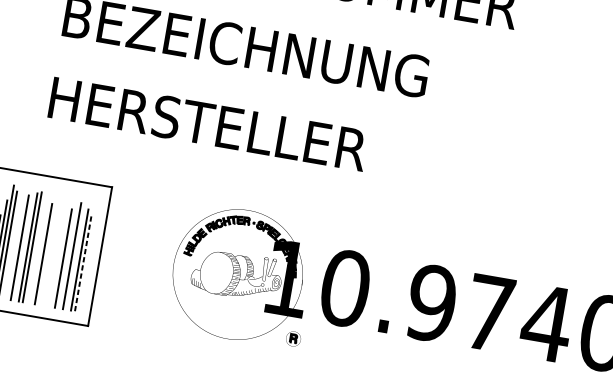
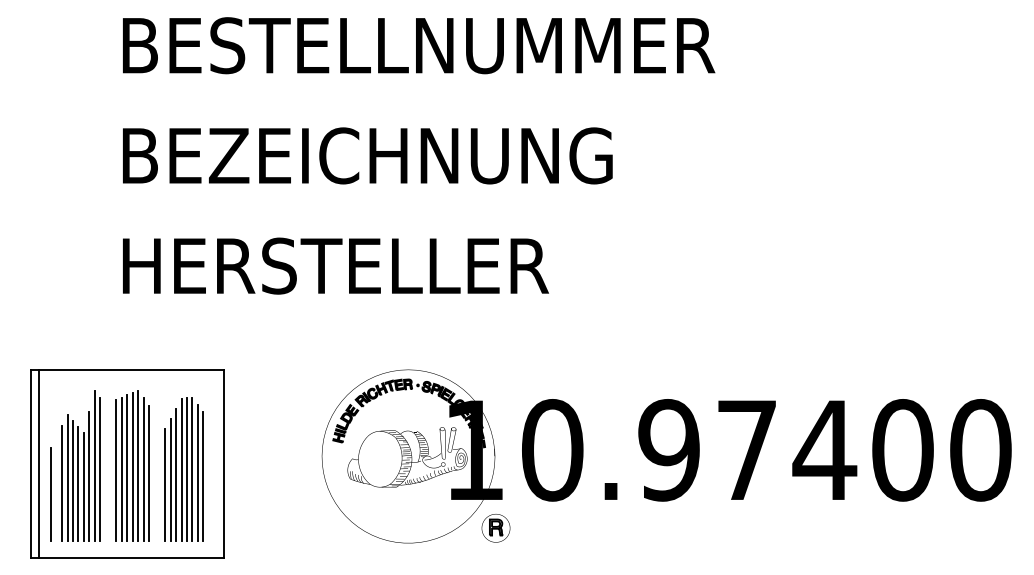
line: (36, 246) -> (138, 465), added
line: (23, 247) -> (121, 469), added
line: (40, 250) -> (143, 469), added
line: (68, 255) -> (181, 469), added
line: (76, 256) -> (192, 469), added
line: (58, 261) -> (170, 479), added
line: (83, 263) -> (203, 476), dashed -> solid
line: (54, 264) -> (165, 484), added
part: (293, 339) -> (495, 528), size x1.43

